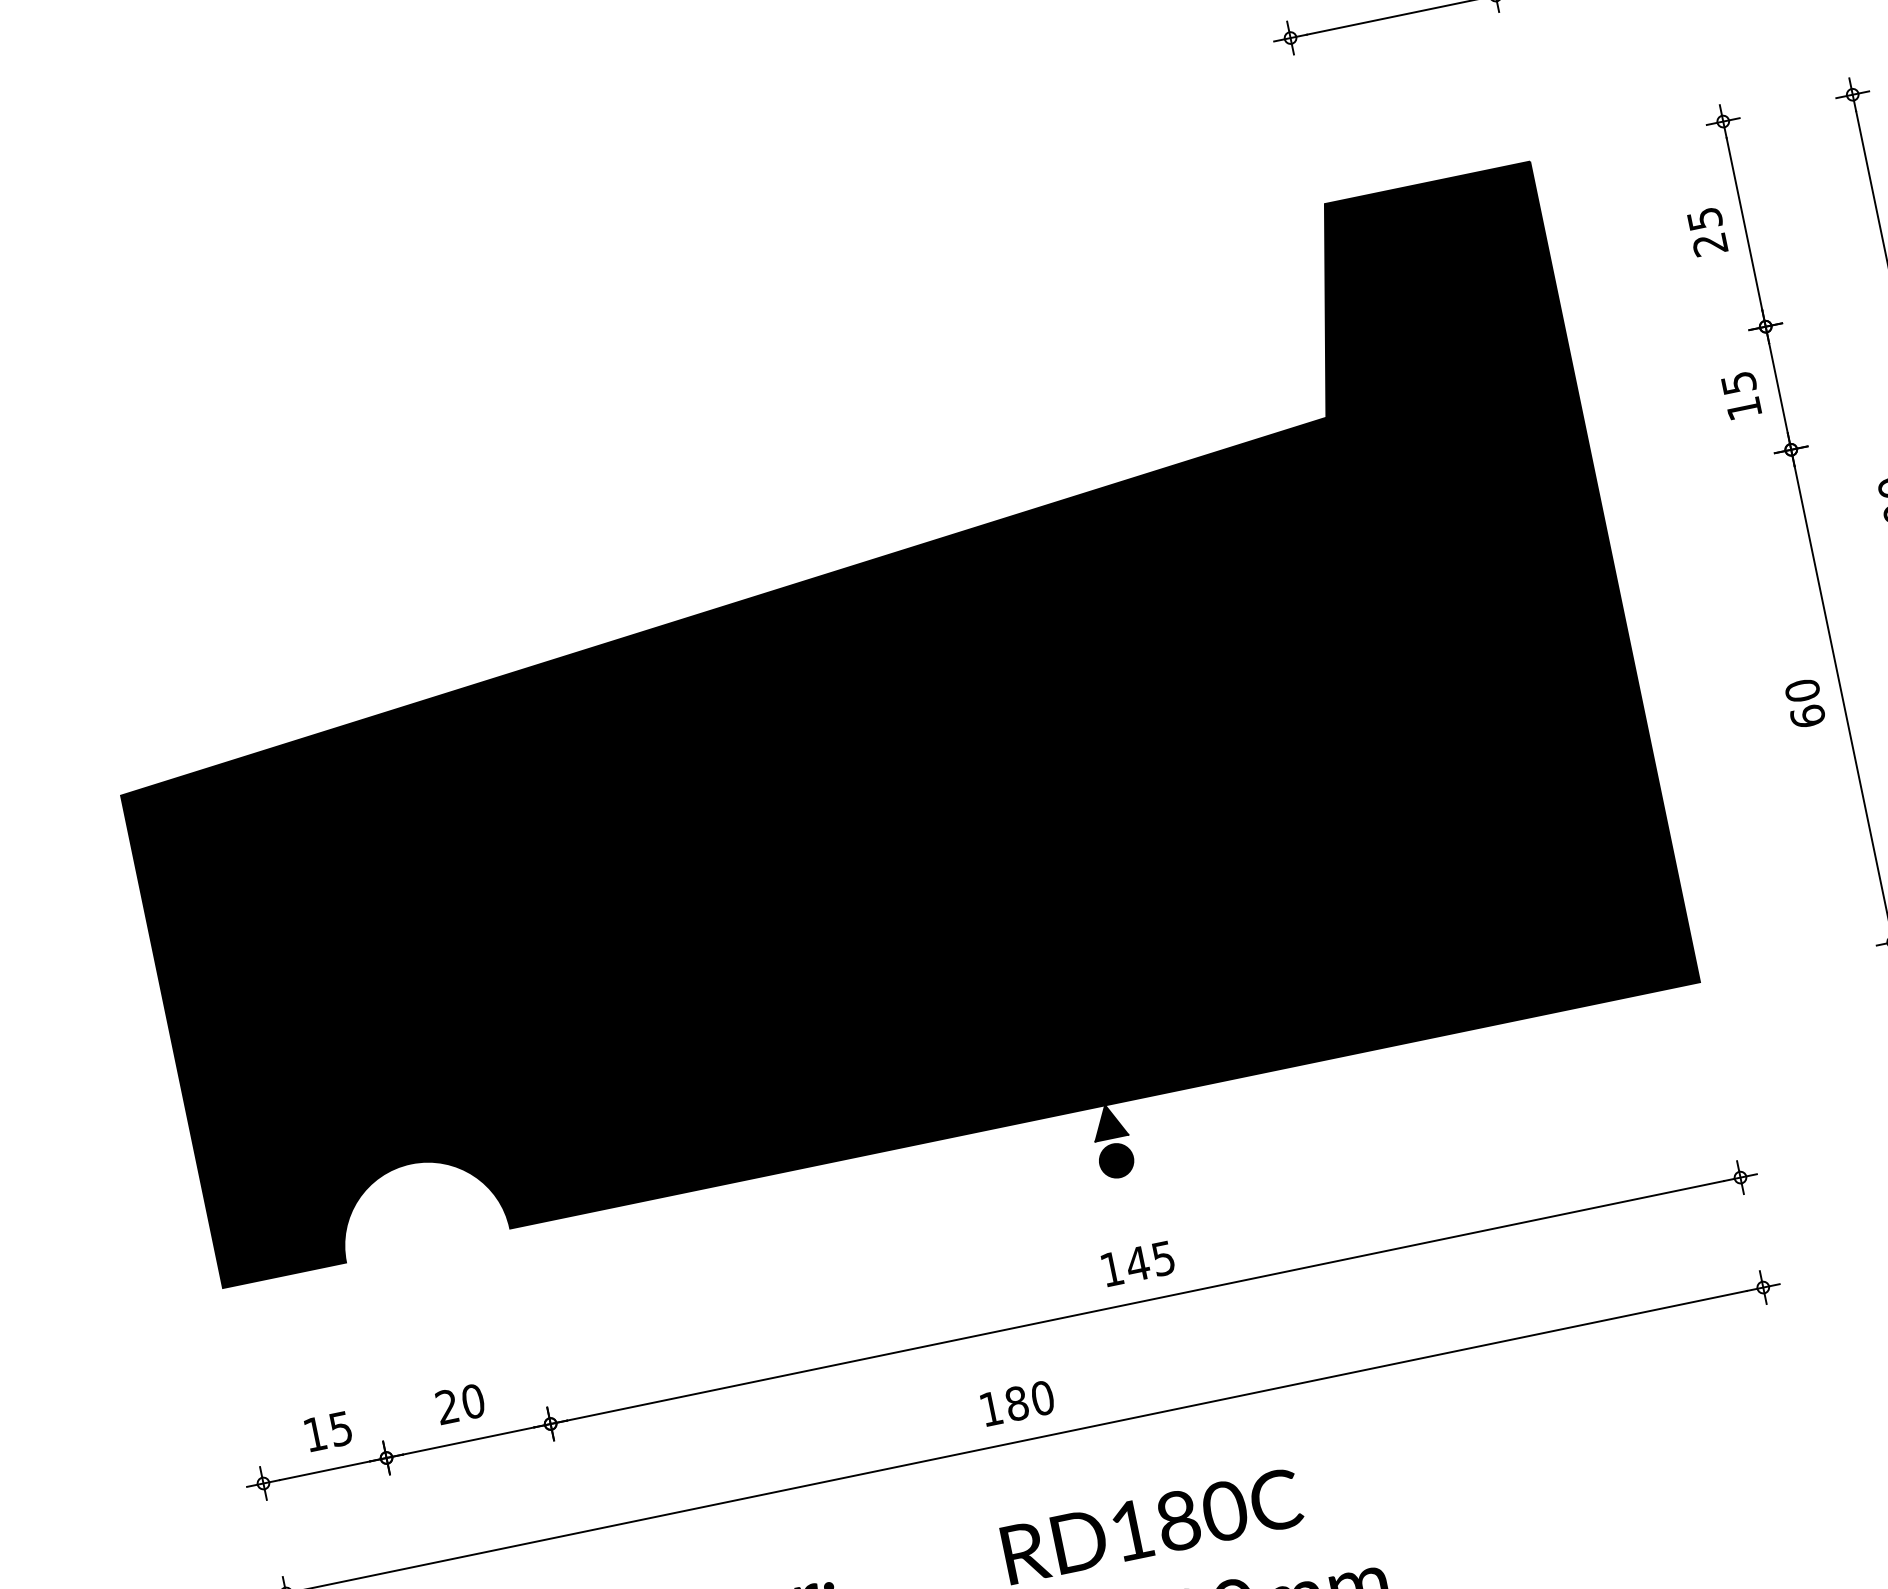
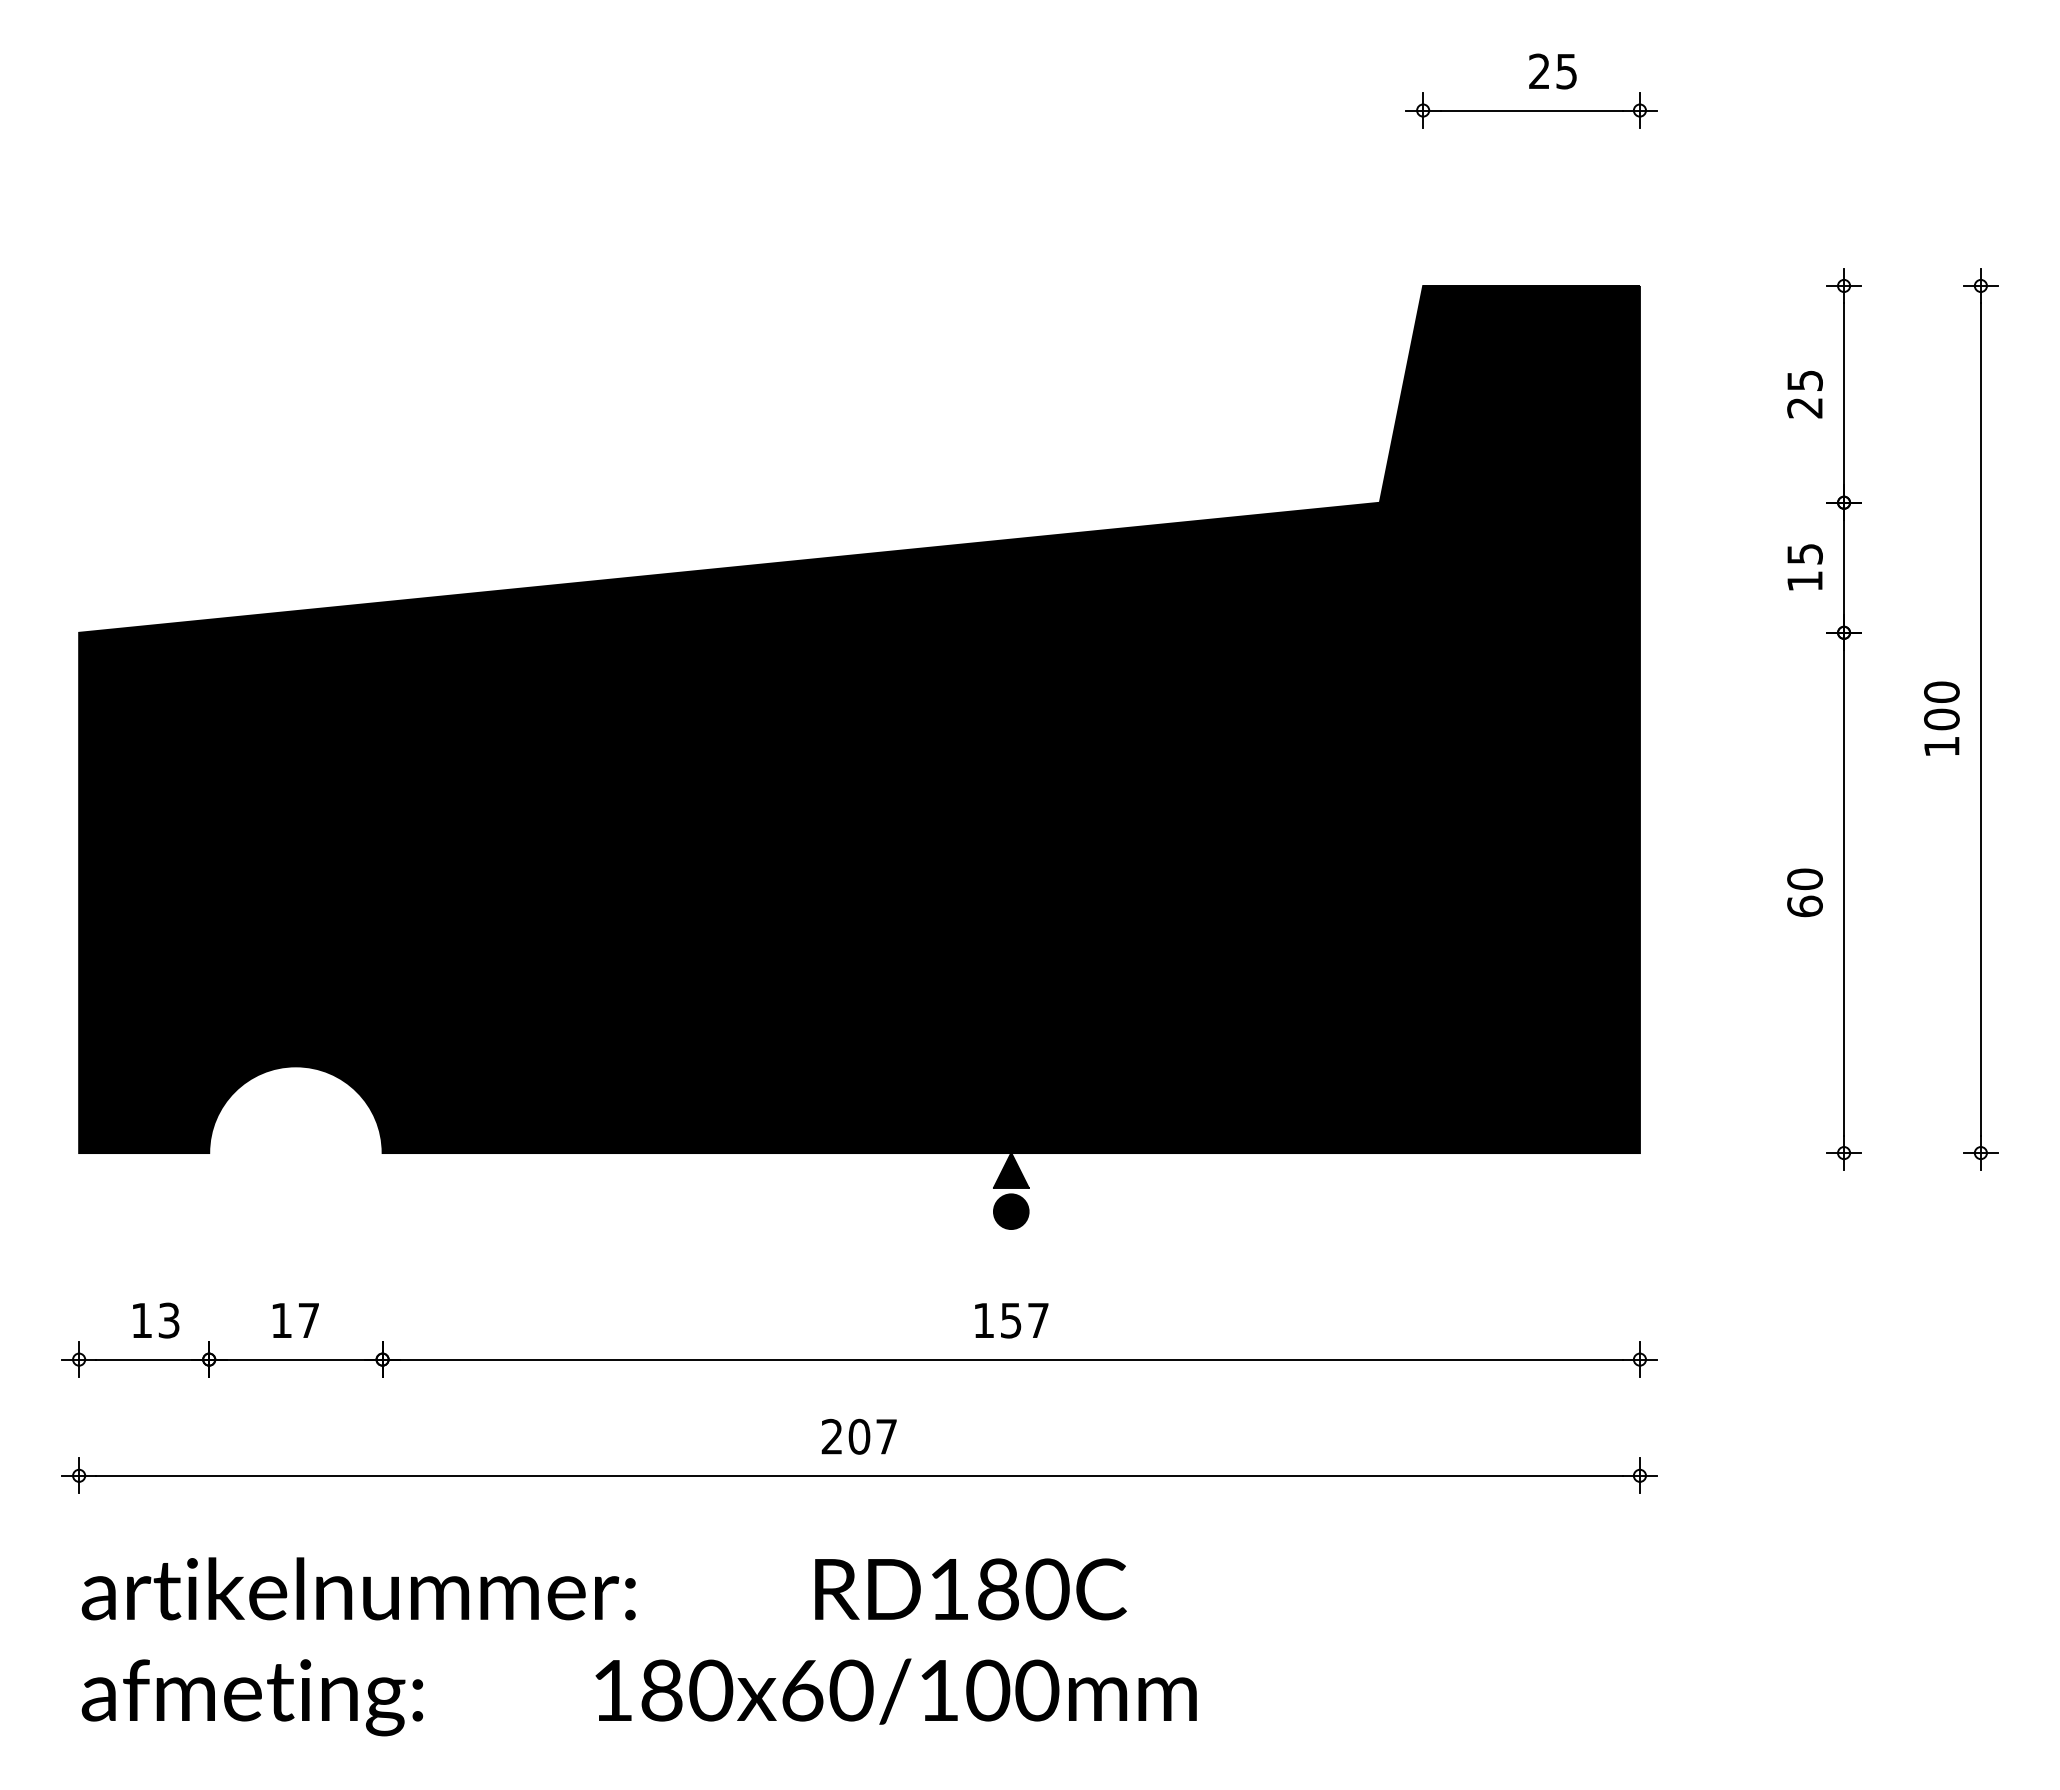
text: (1149, 1261) -> (1023, 1320), 145 -> 157
text: (1017, 1403) -> (859, 1436), 180 -> 207
text: (460, 1404) -> (295, 1320), 20 -> 17
text: (341, 1427) -> (169, 1319), 15 -> 13

